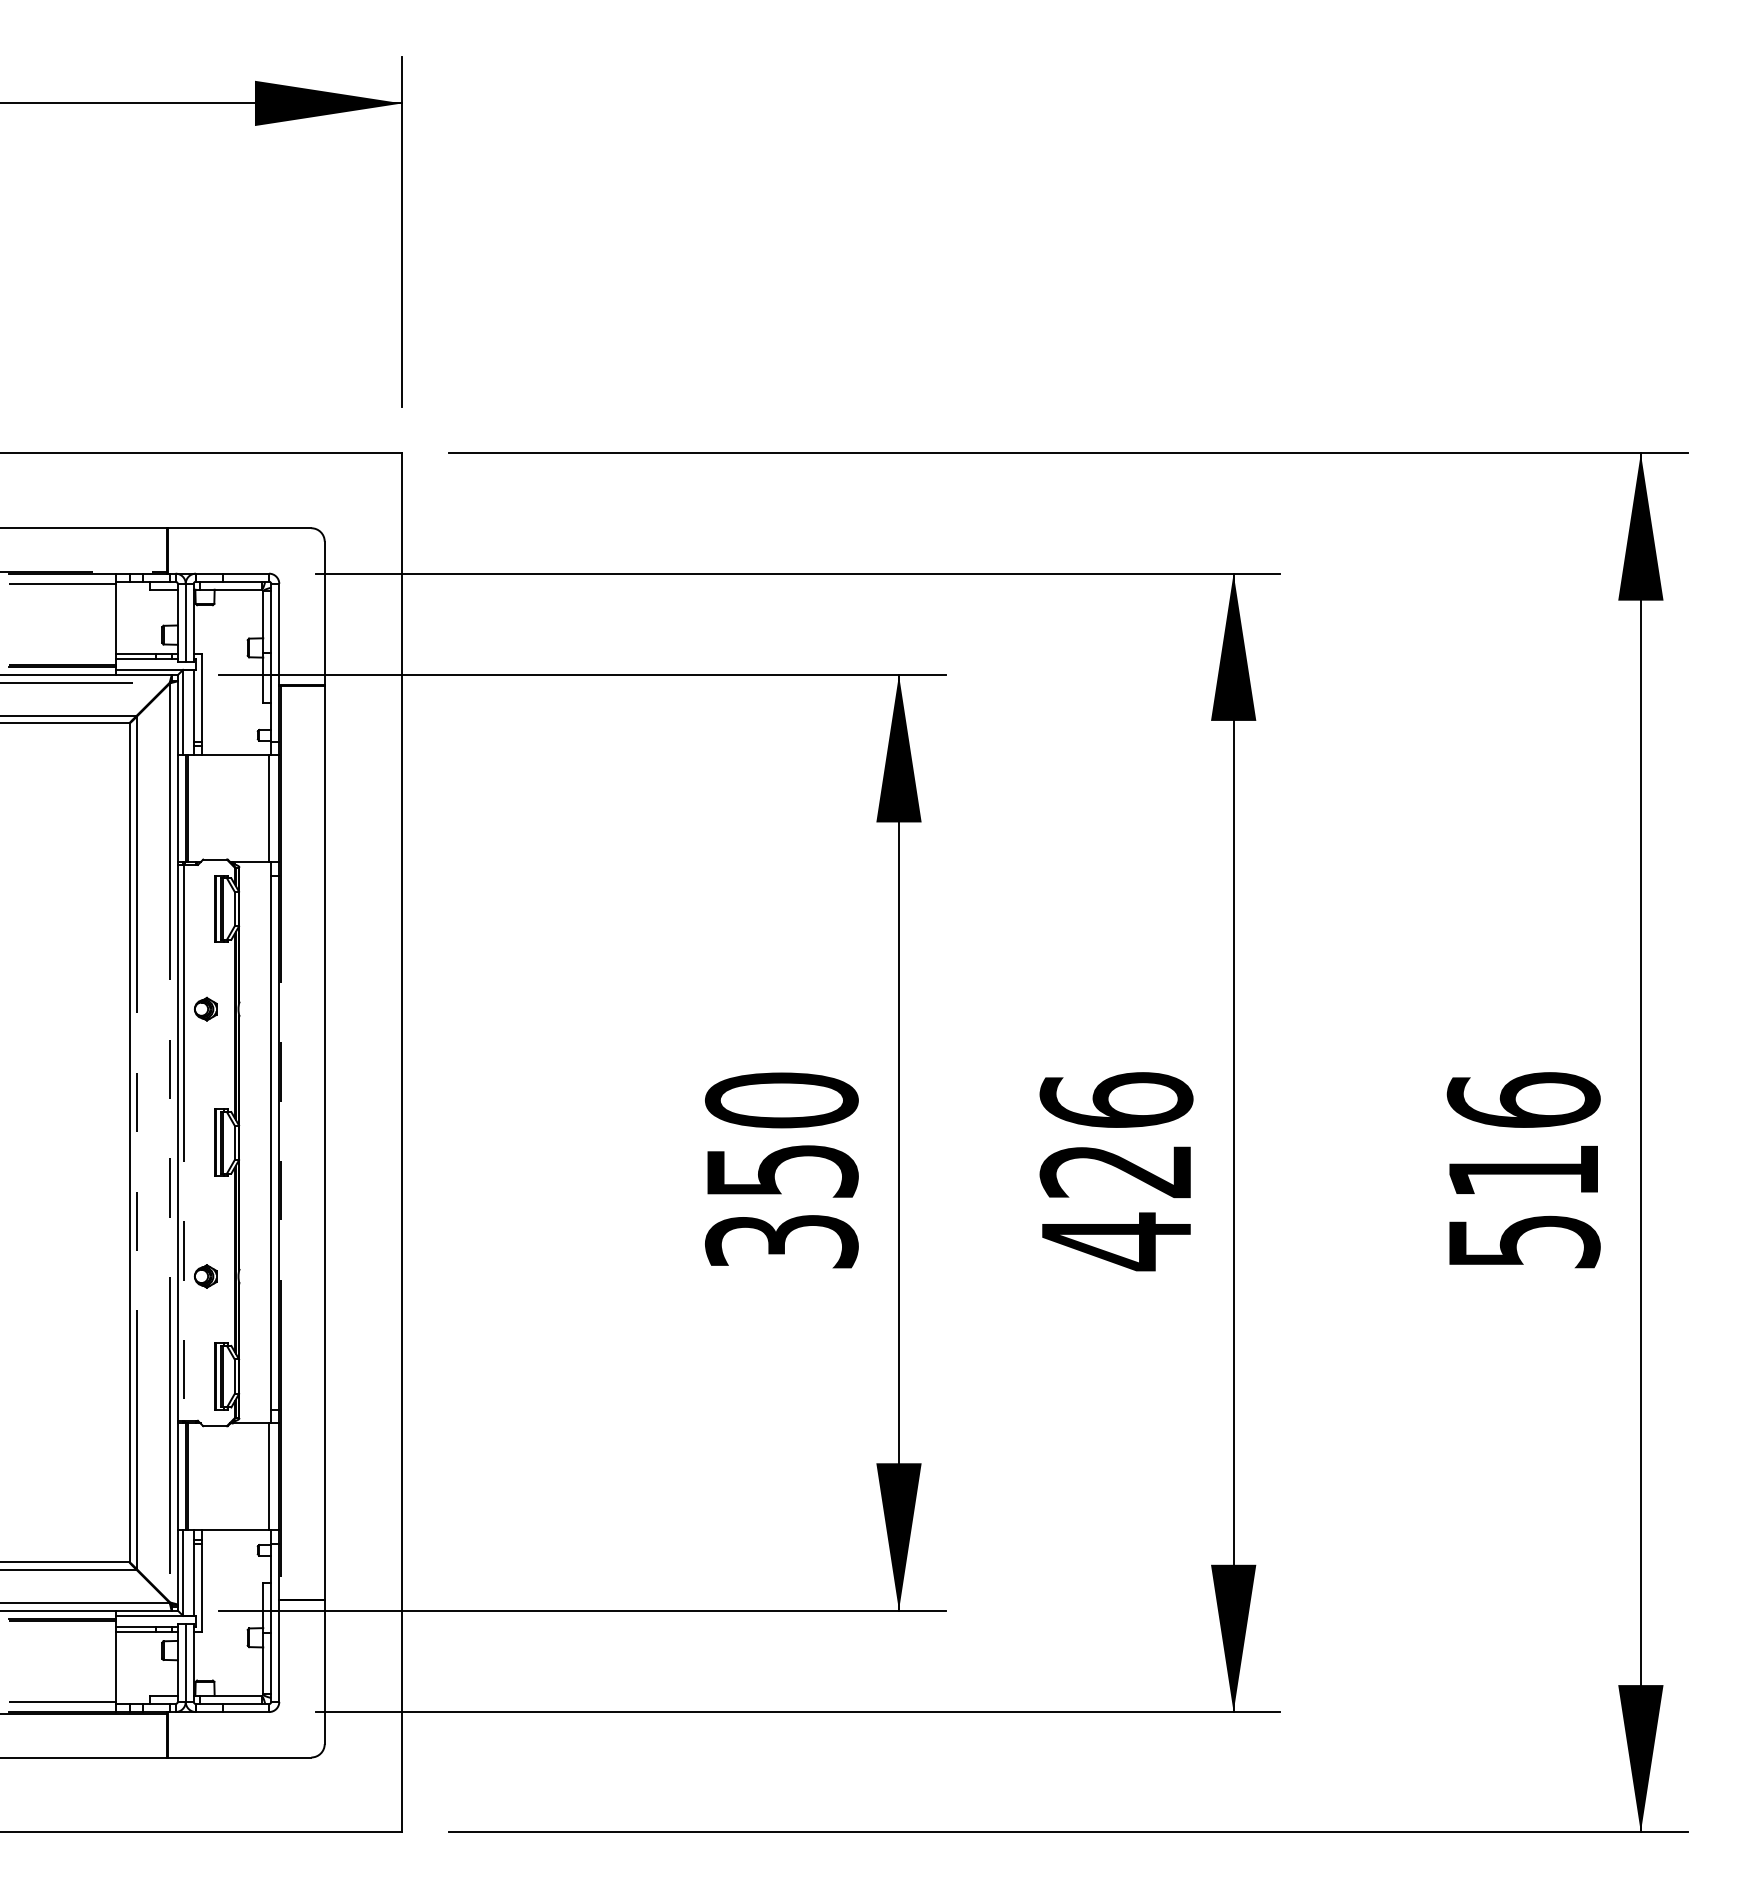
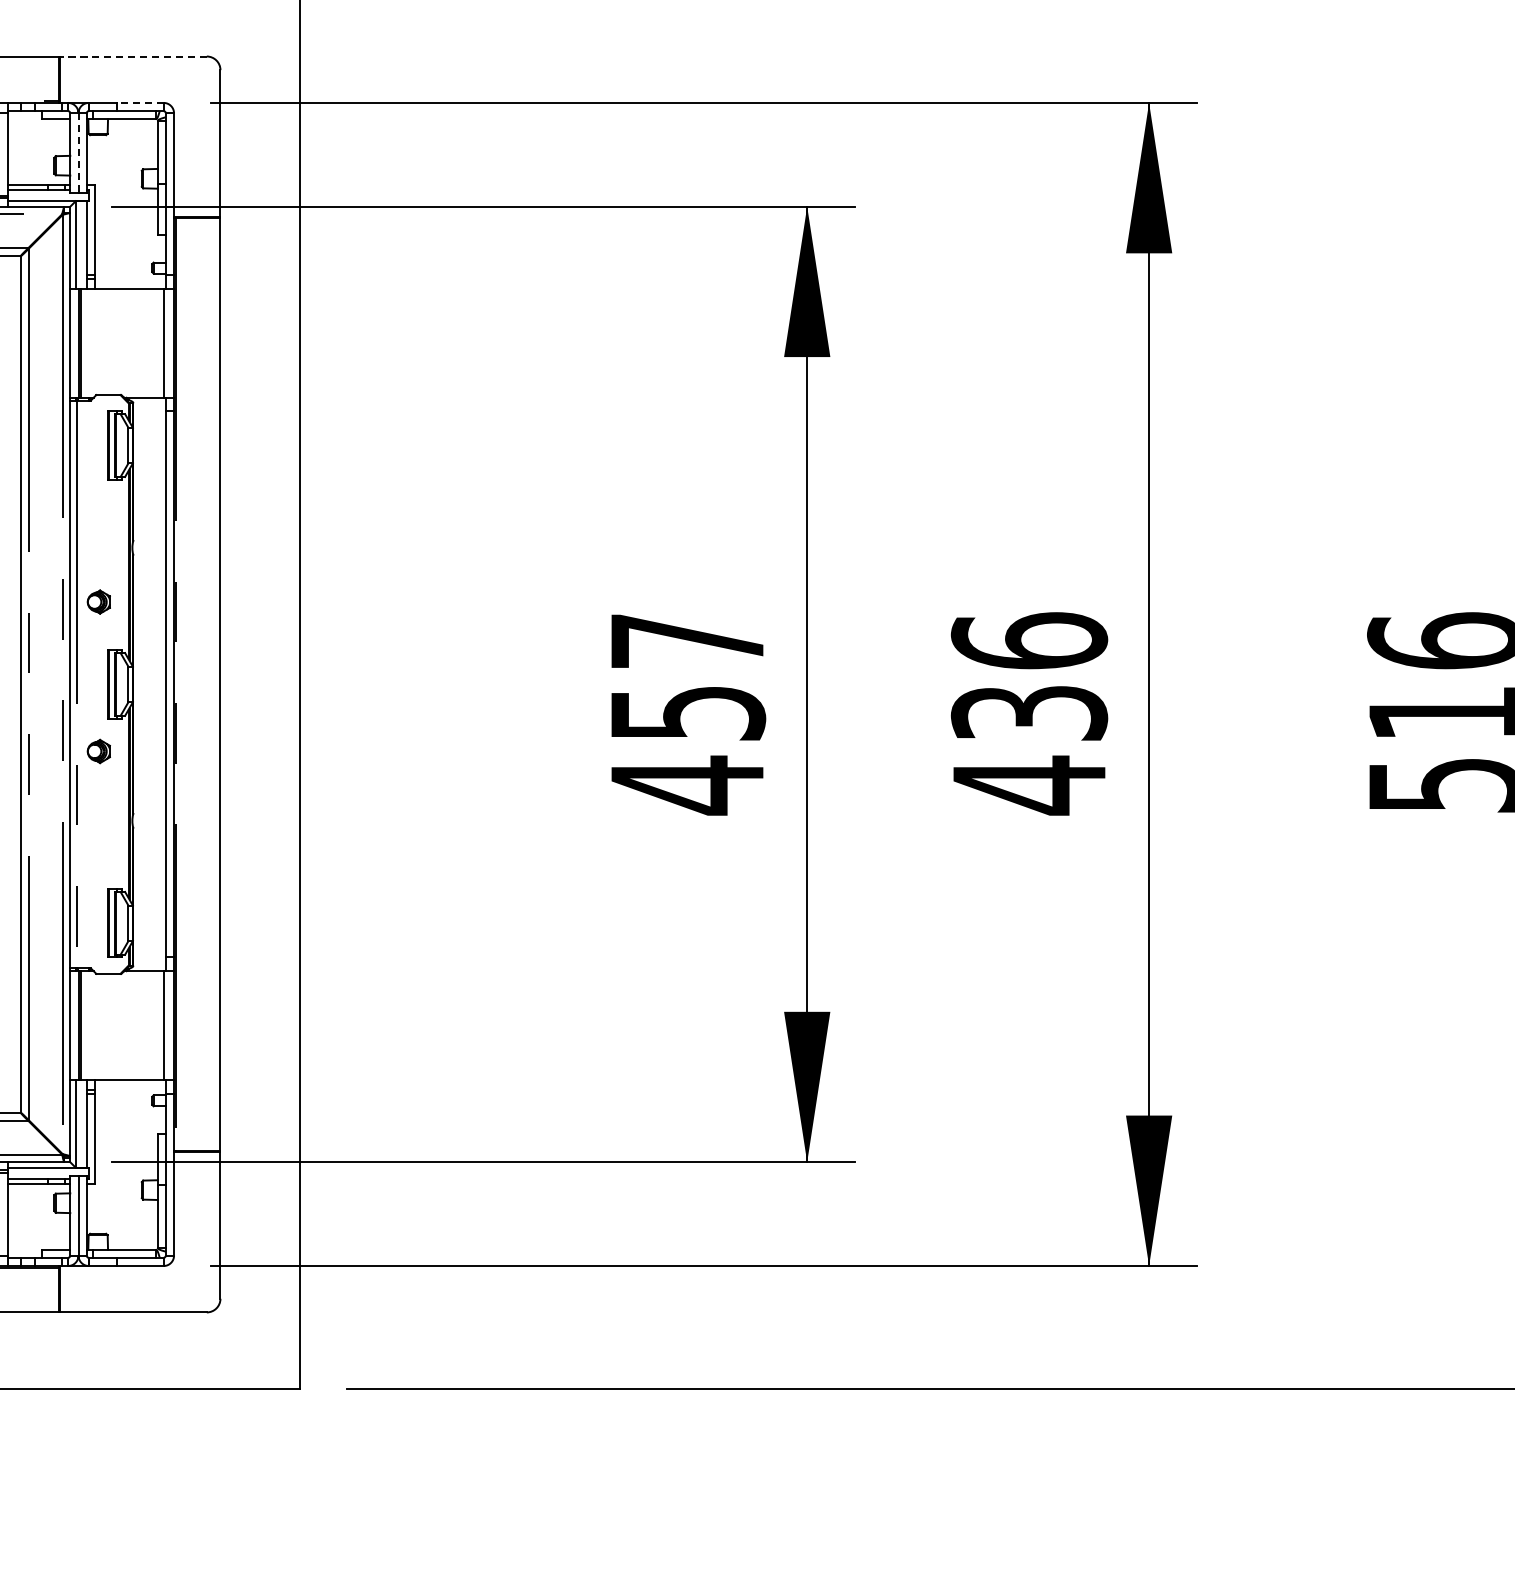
line: (239, 528) -> (133, 56), solid -> dashed
line: (246, 573) -> (140, 102), solid -> dashed
line: (185, 623) -> (78, 153), solid -> dashed
part: (205, 1008) -> (98, 601), moved
text: (781, 1171) -> (687, 713), 350 -> 457
text: (1116, 1171) -> (1029, 713), 426 -> 436
part: (205, 1276) -> (98, 751), moved

